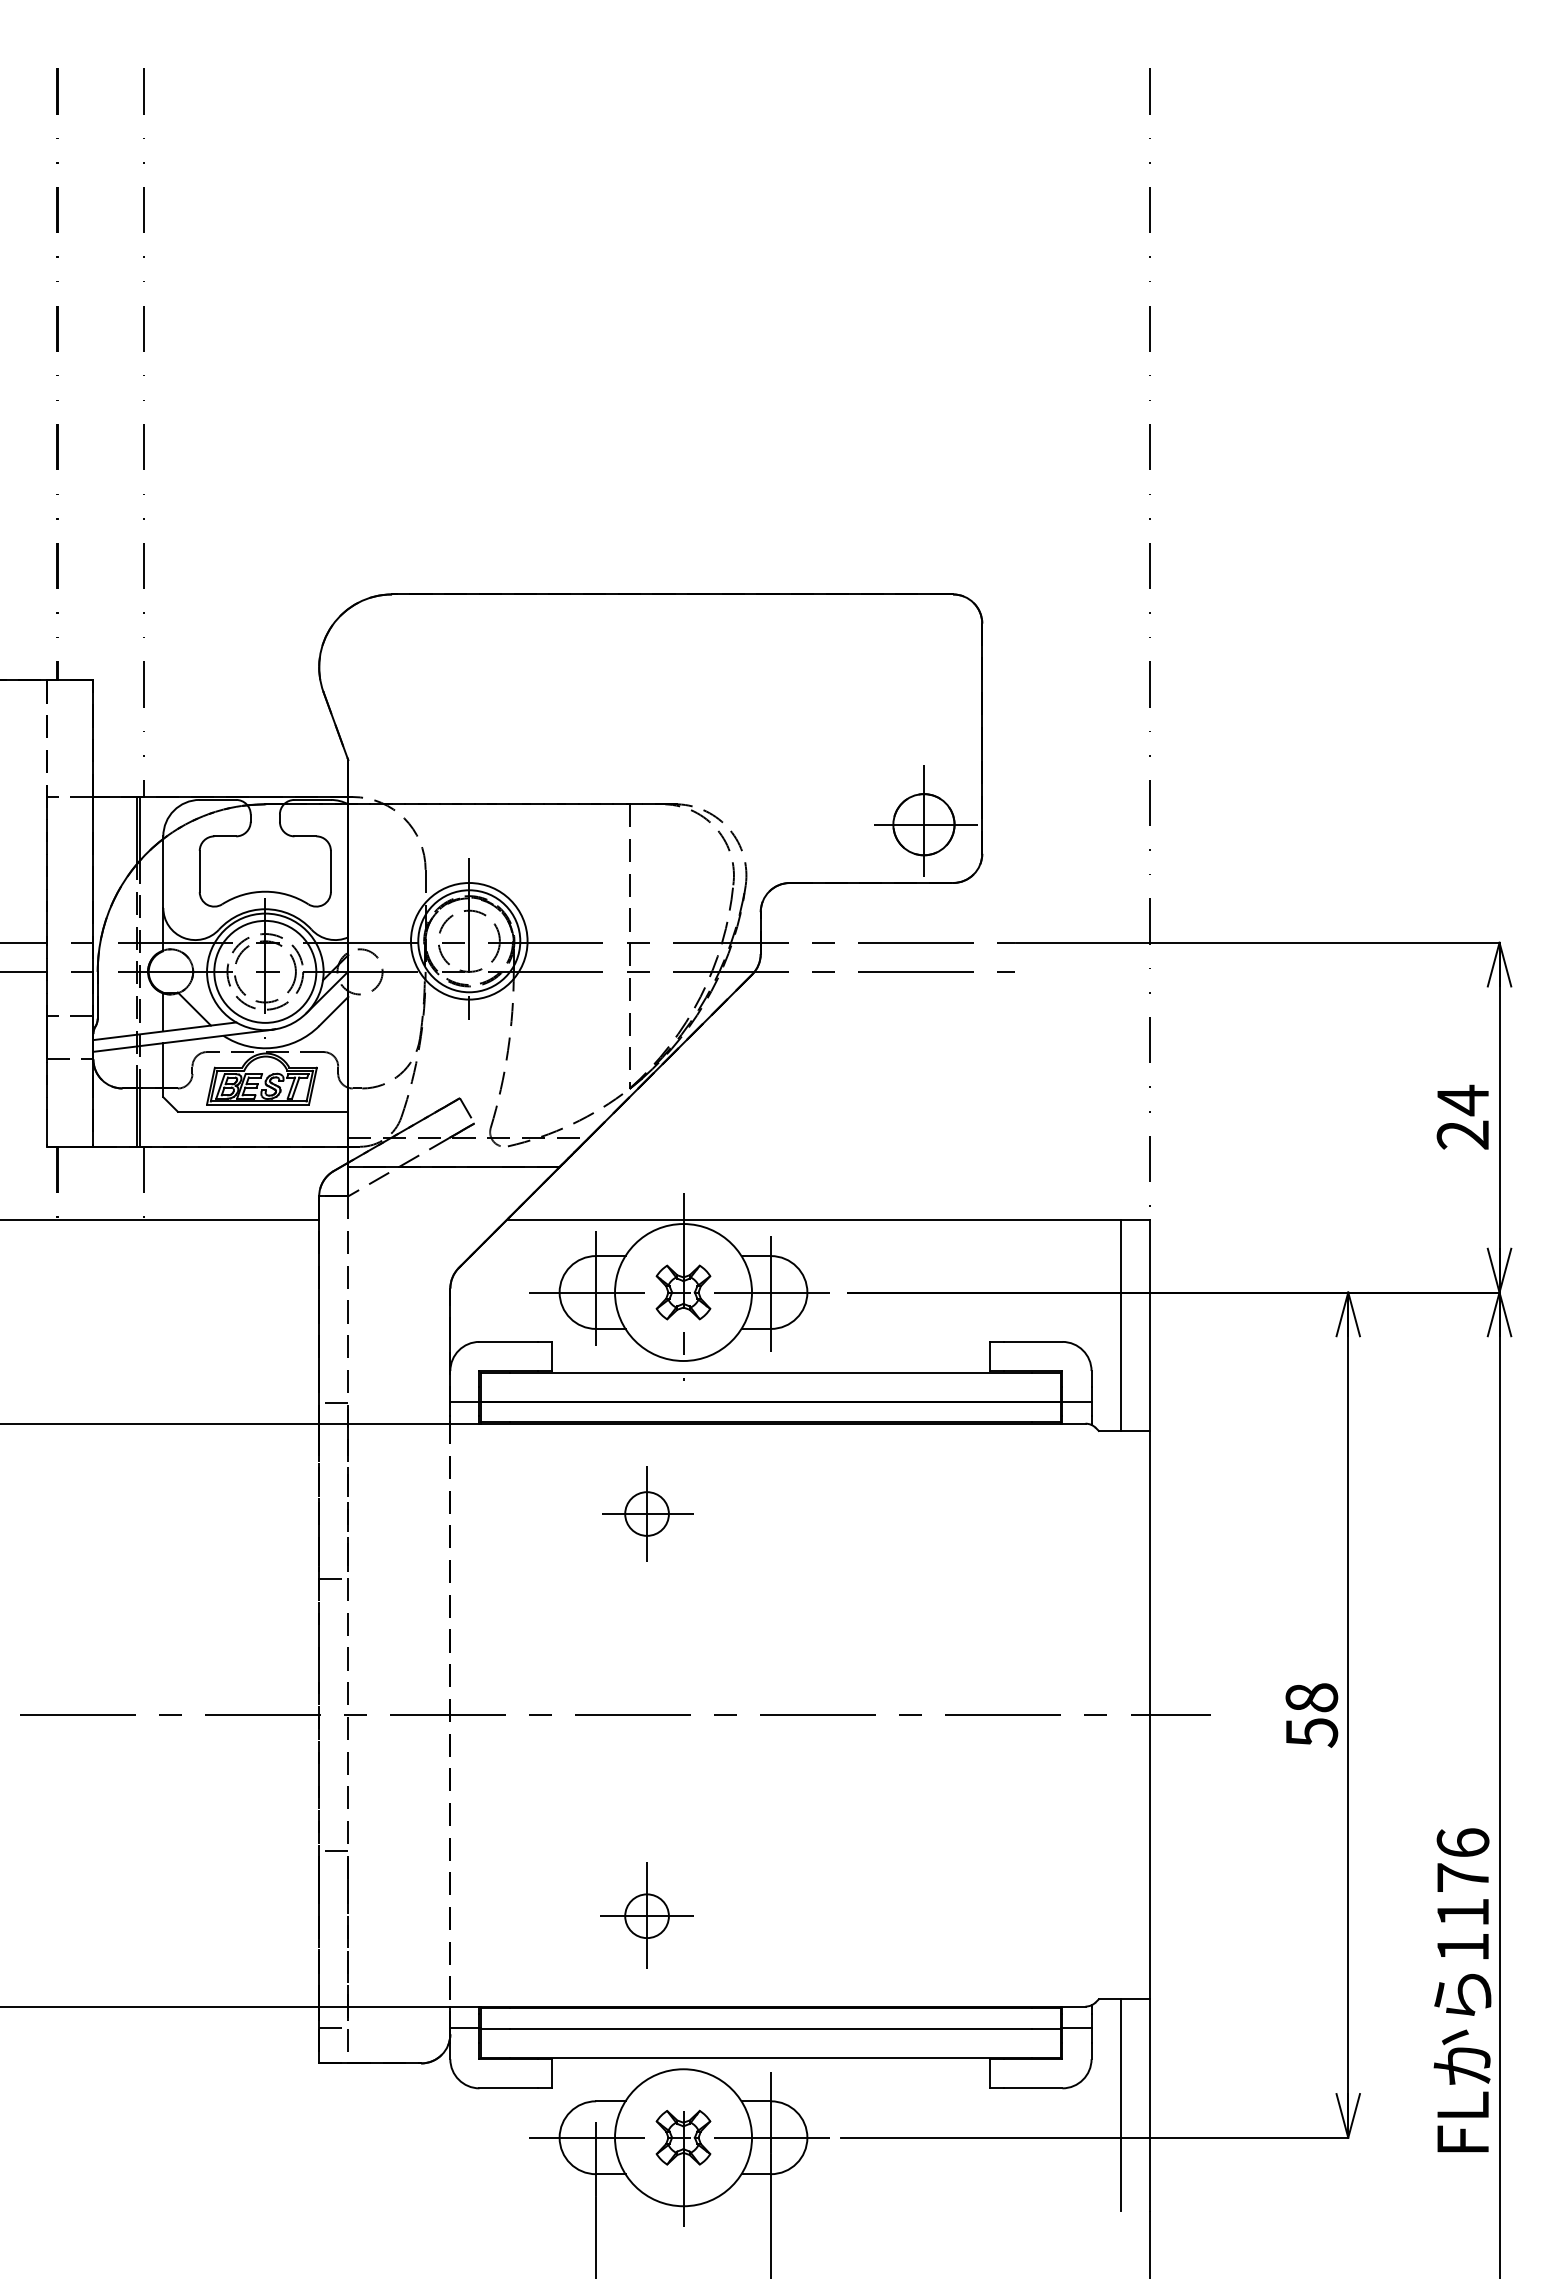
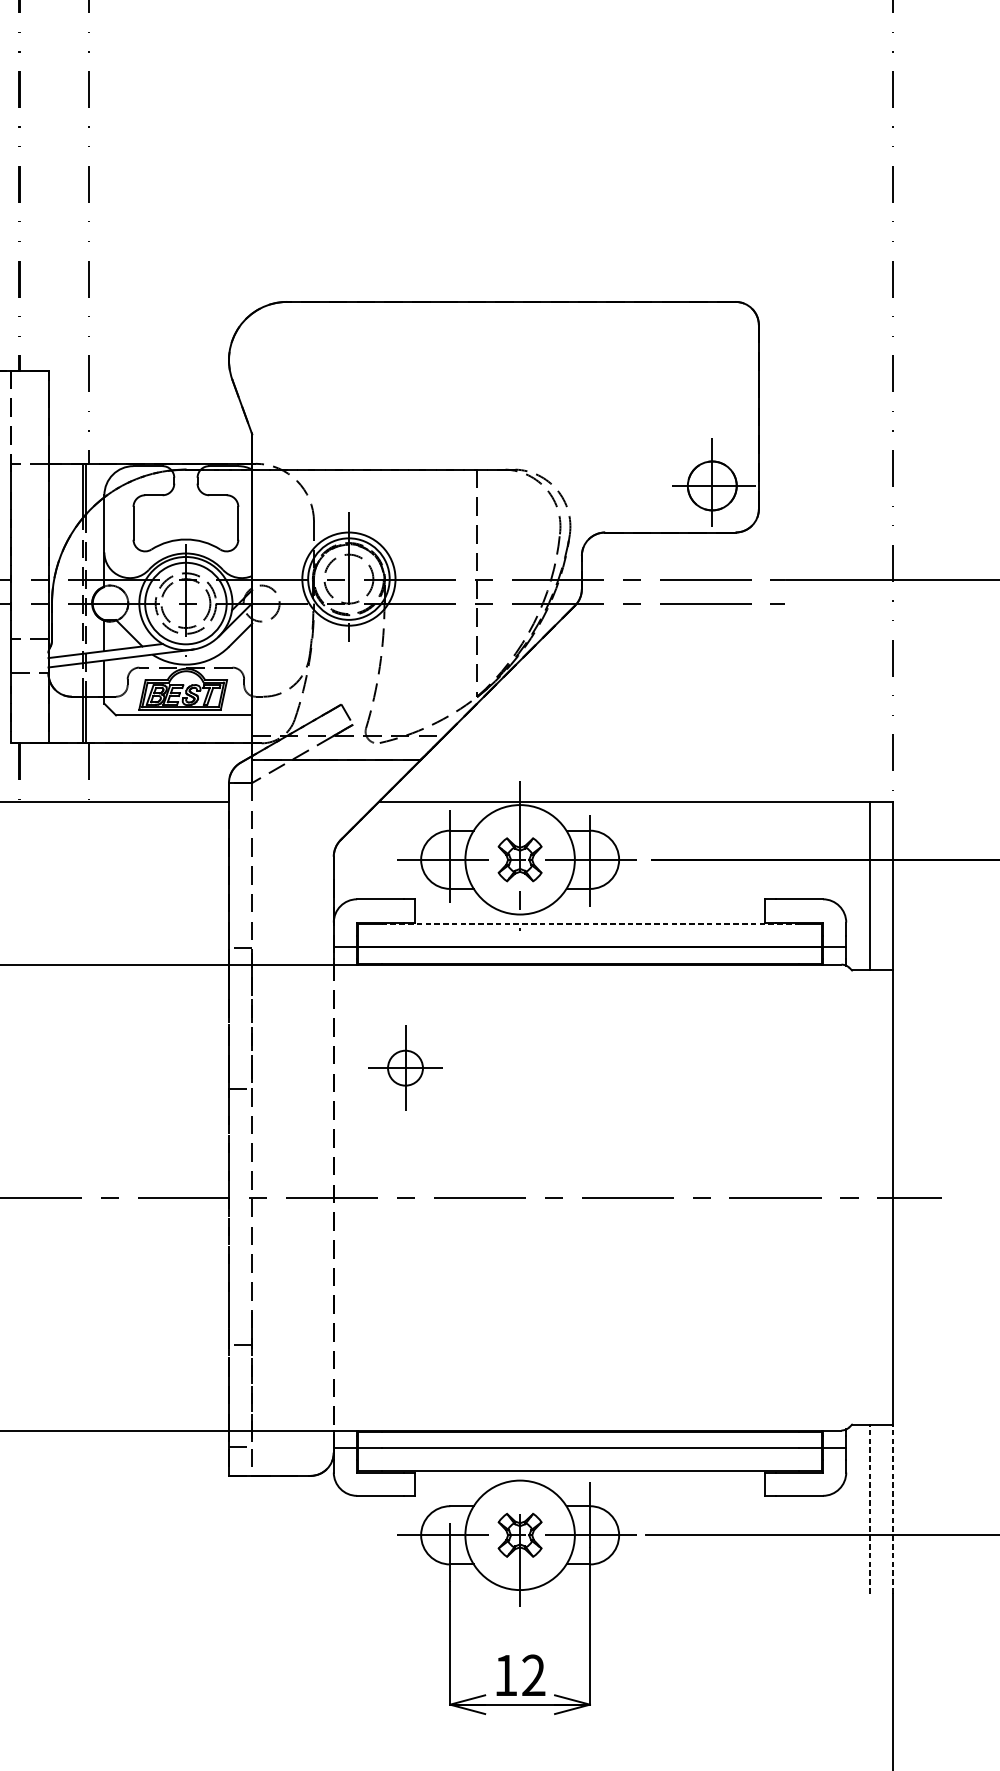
line: (770, 1372) -> (589, 923), solid -> dashed
part: (647, 1513) -> (491, 1036), removed
line: (333, 1851) -> (240, 1344), moved
part: (646, 1915) -> (405, 1067), moved
line: (1120, 2104) -> (869, 1508), solid -> dashed
line: (1149, 2104) -> (892, 1508), solid -> dashed

